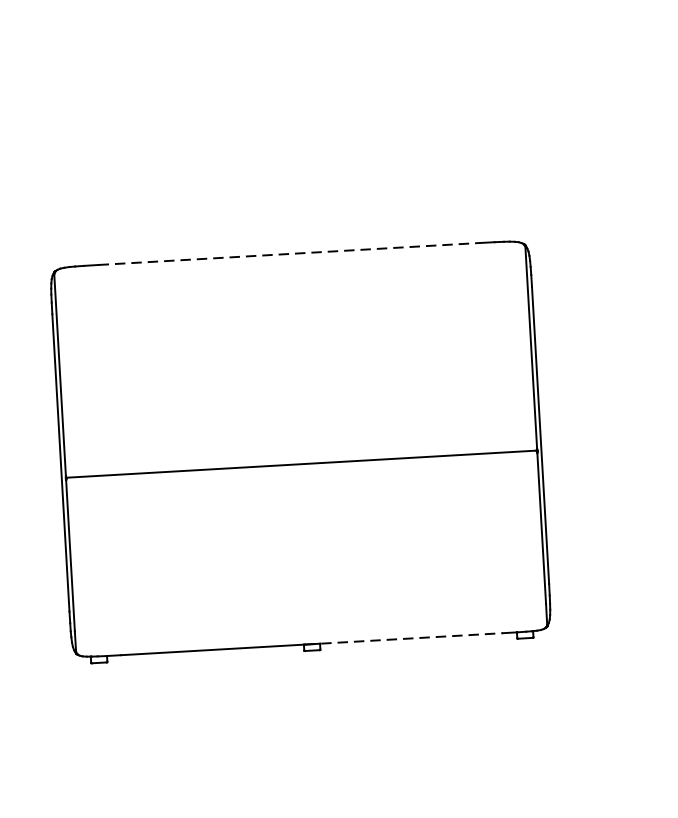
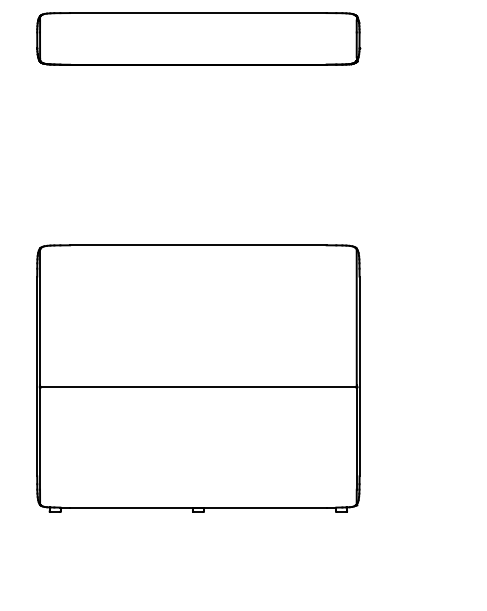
line: (289, 254) -> (198, 245), dashed -> solid
line: (404, 638) -> (260, 507), dashed -> solid

